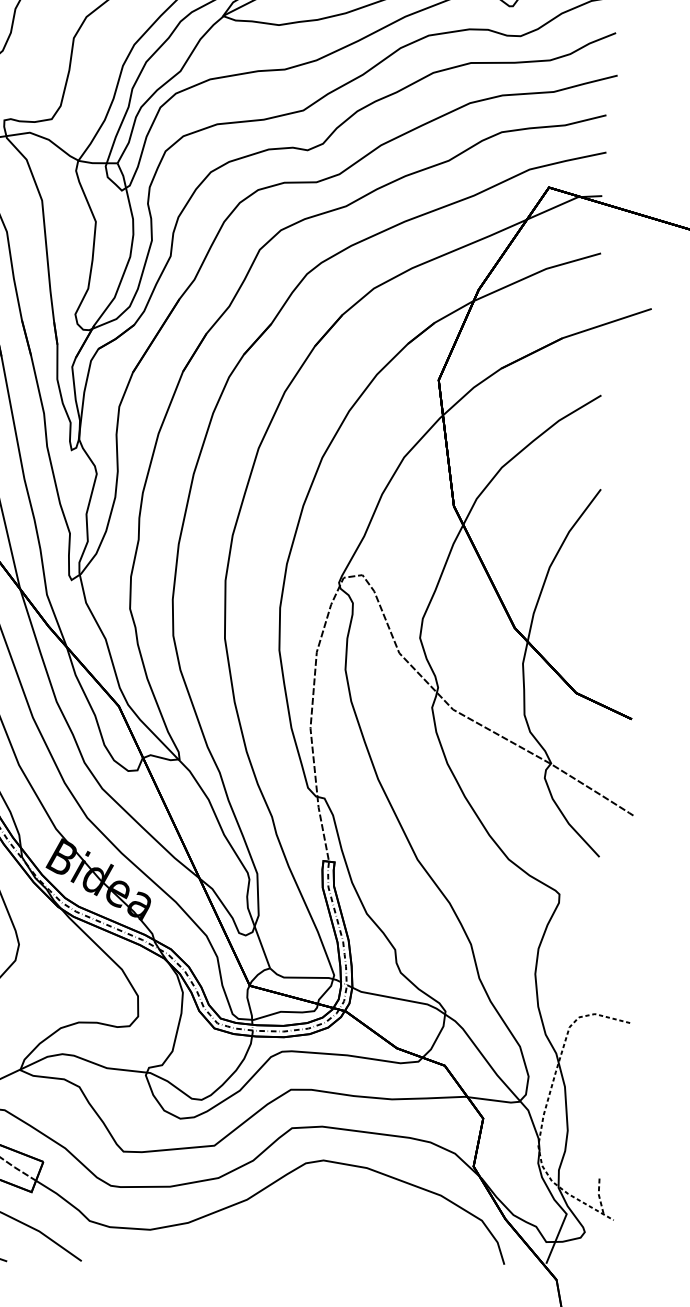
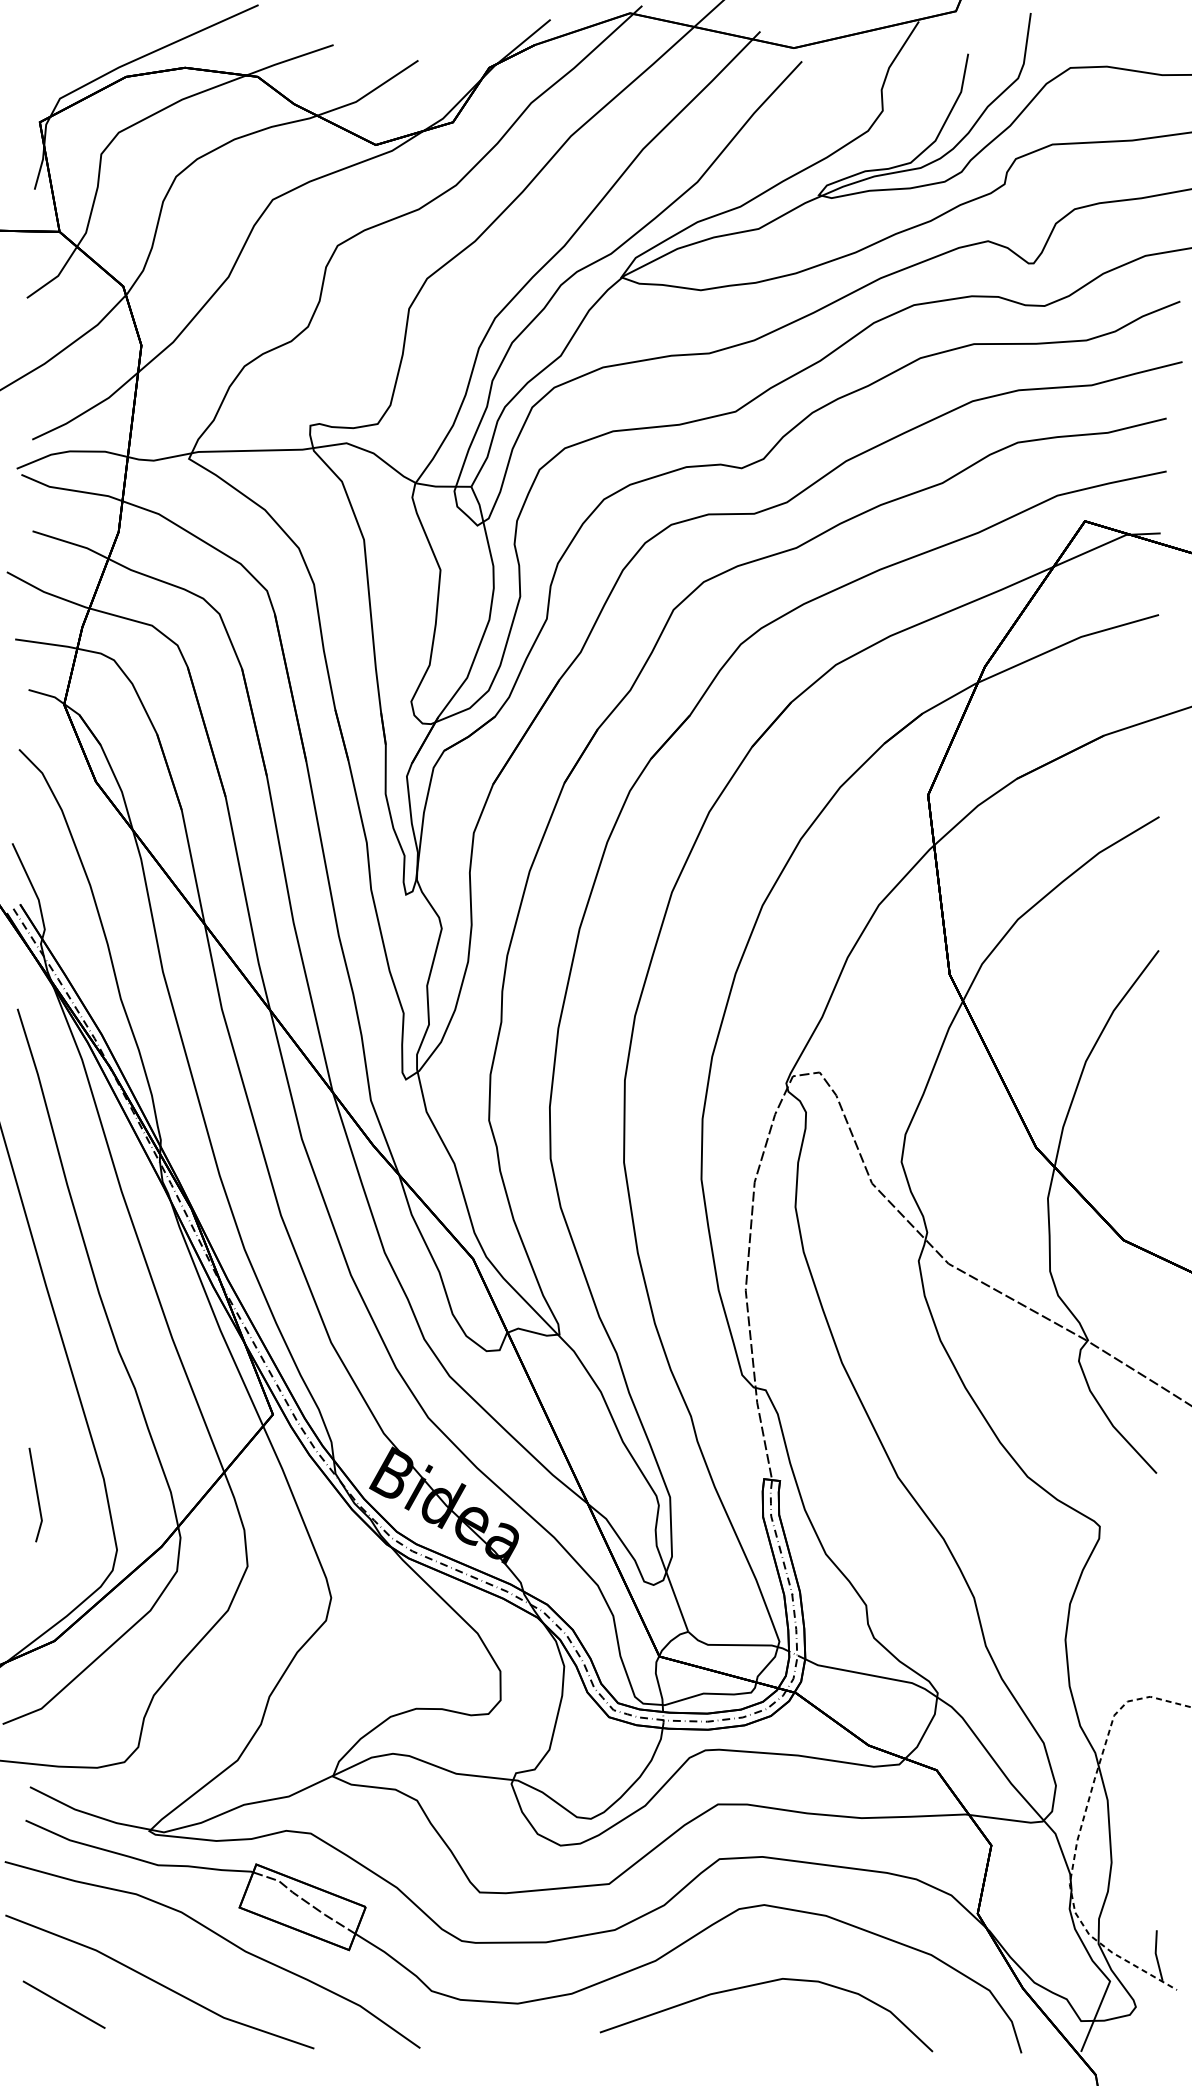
line: (599, 1195) -> (1156, 1955), dashed -> solid
curve: (322, 1216) -> (762, 1984), added

